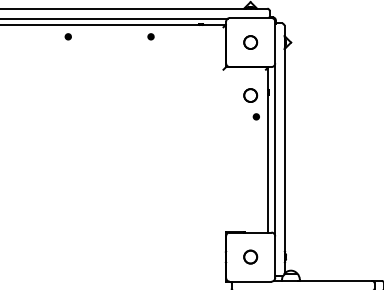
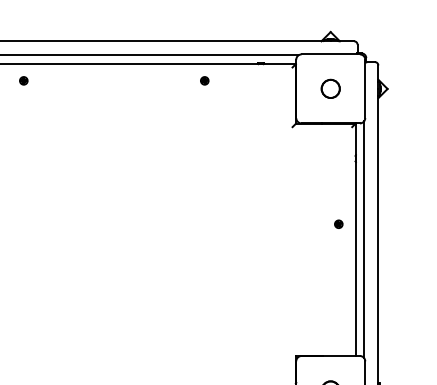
part: (67, 36) -> (22, 80), moved
part: (150, 36) -> (204, 80), moved
part: (250, 95) -> (330, 163), removed
part: (255, 116) -> (337, 223), moved

